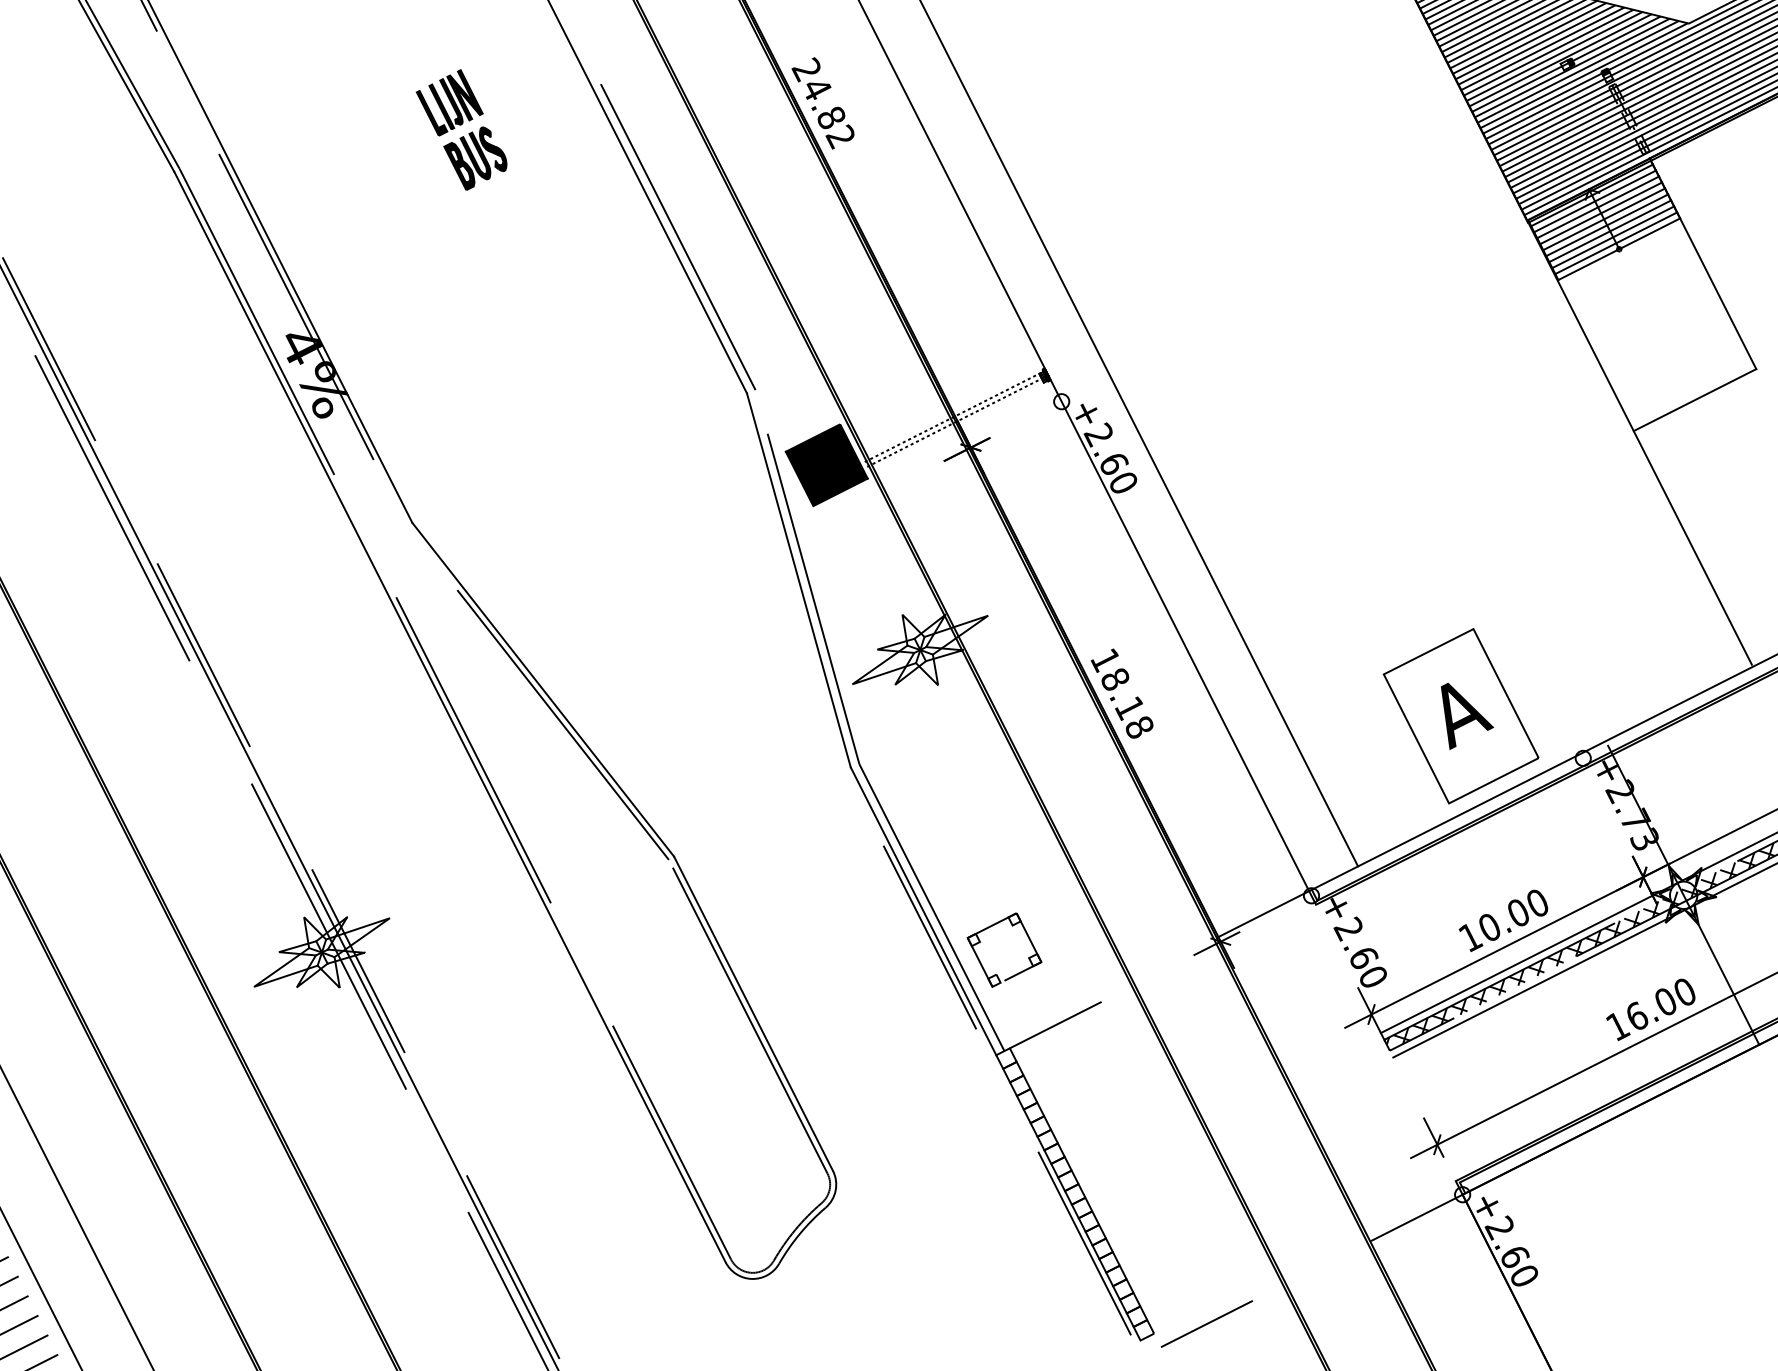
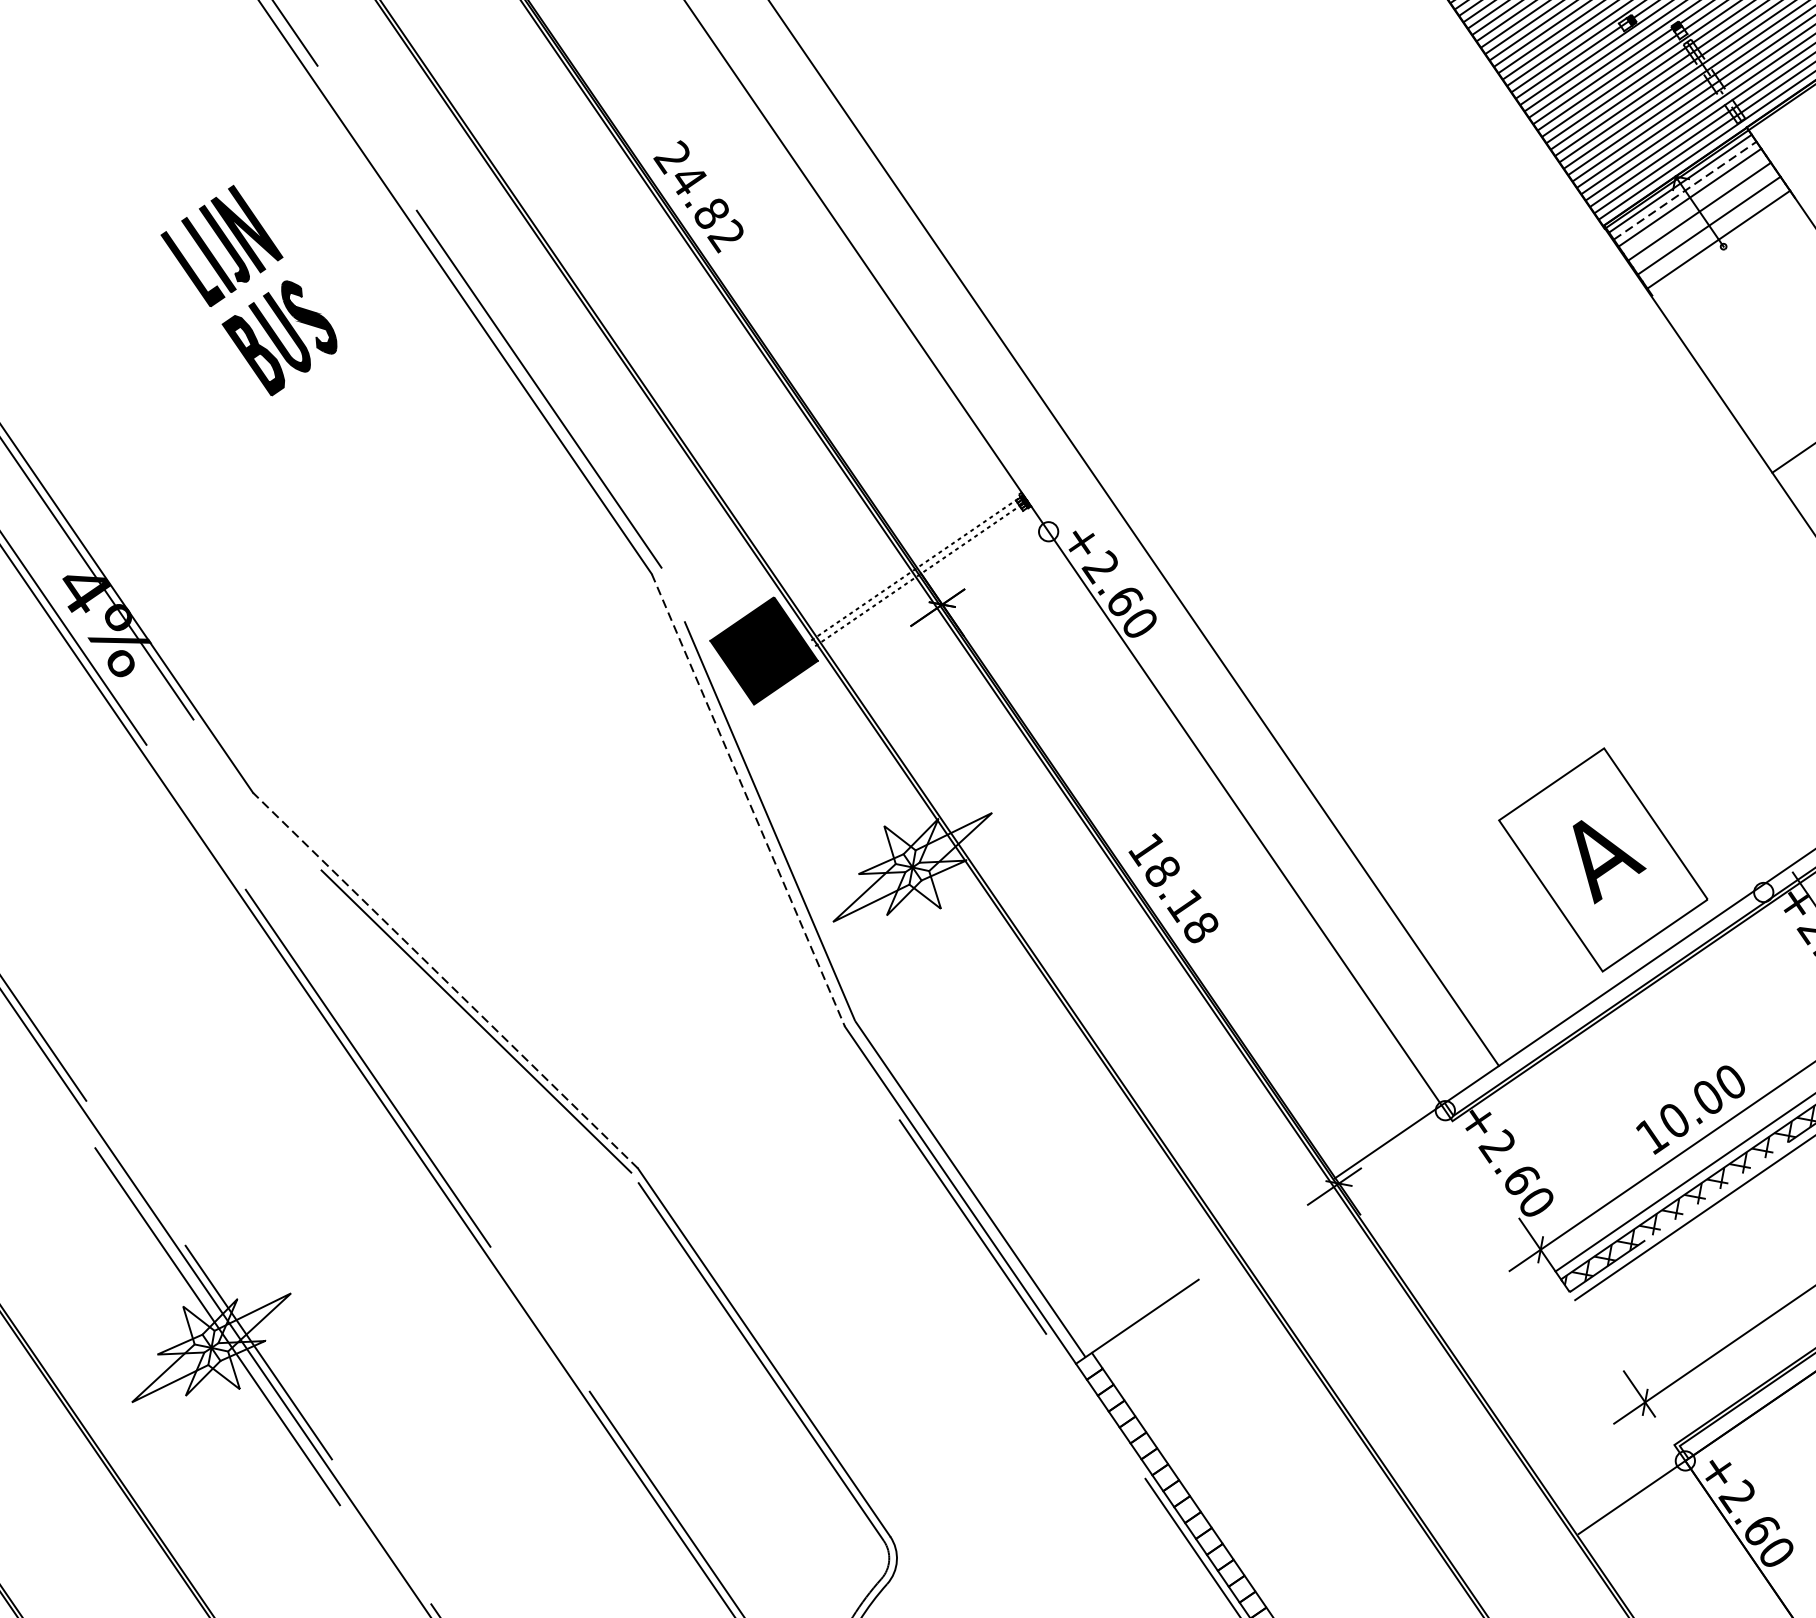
part: (461, 129) -> (248, 290), size x1.4
line: (1595, 201) -> (1685, 190), solid -> dashed
line: (1601, 213) -> (1695, 204), removed
line: (1607, 225) -> (1704, 218), removed
line: (1613, 237) -> (1714, 232), removed
line: (1619, 249) -> (1723, 246), removed
line: (799, 580) -> (749, 800), solid -> dashed
line: (542, 689) -> (444, 980), solid -> dashed
part: (1012, 926) -> (1074, 1199), removed

